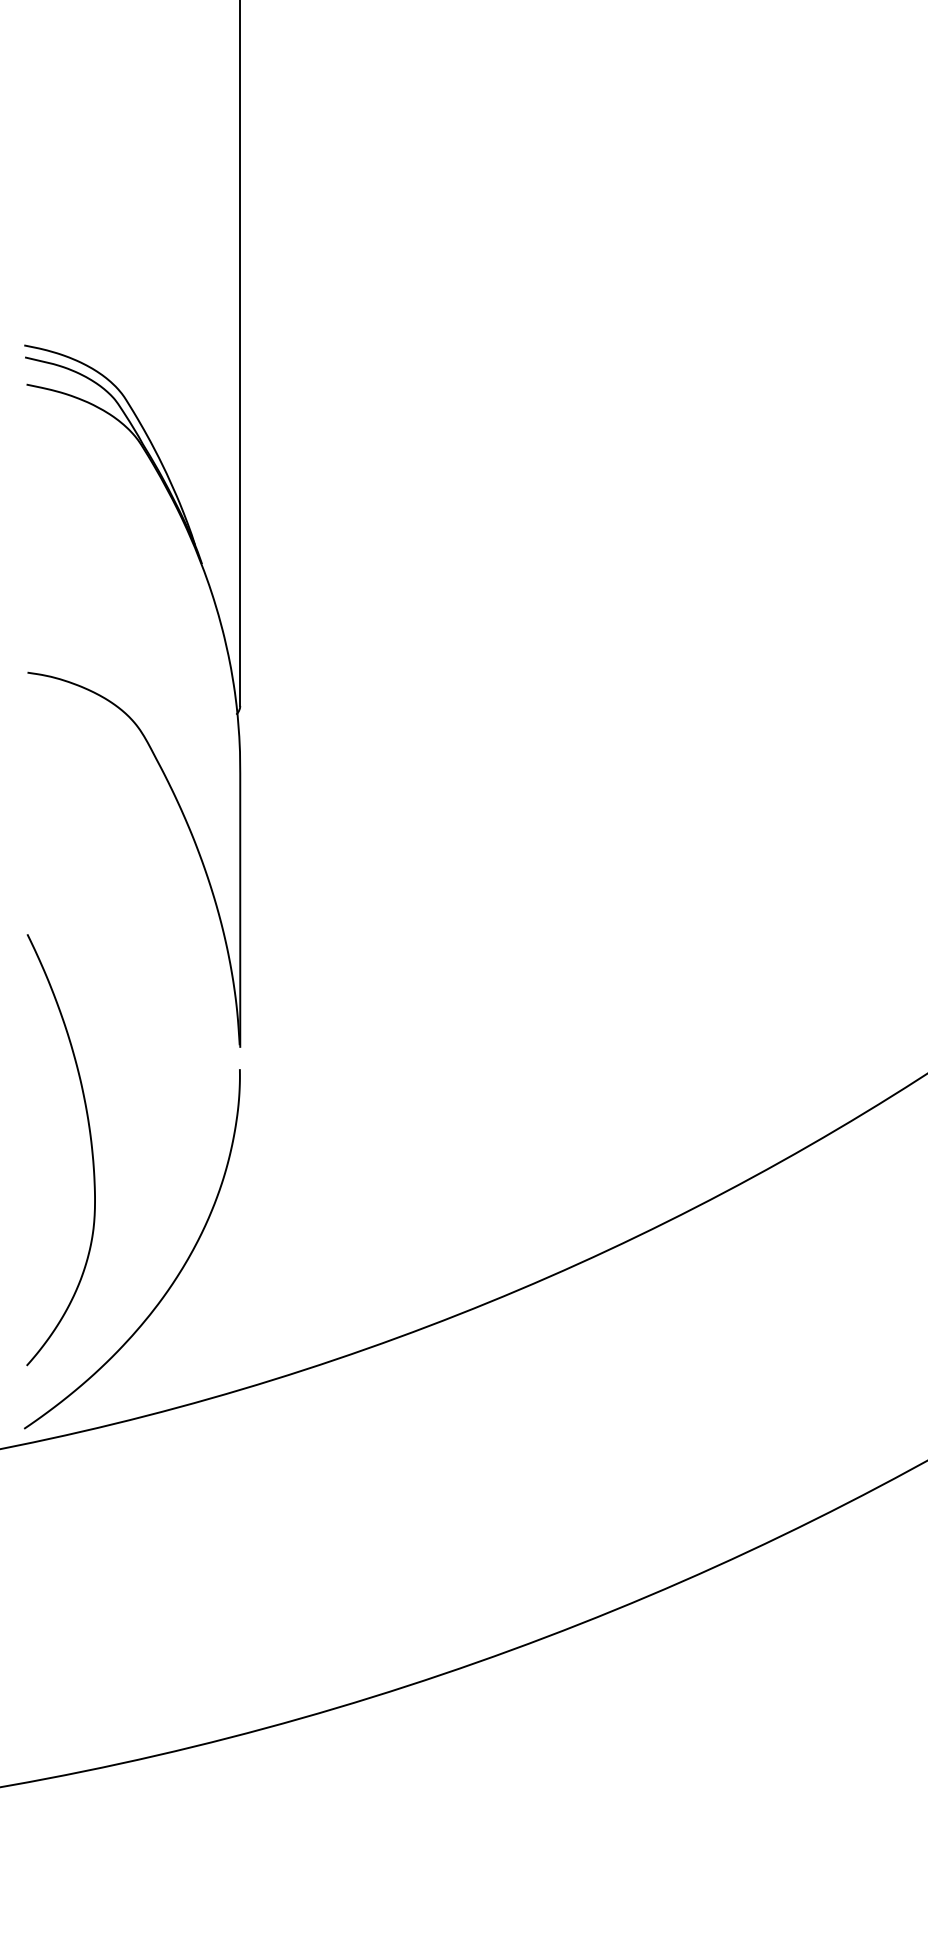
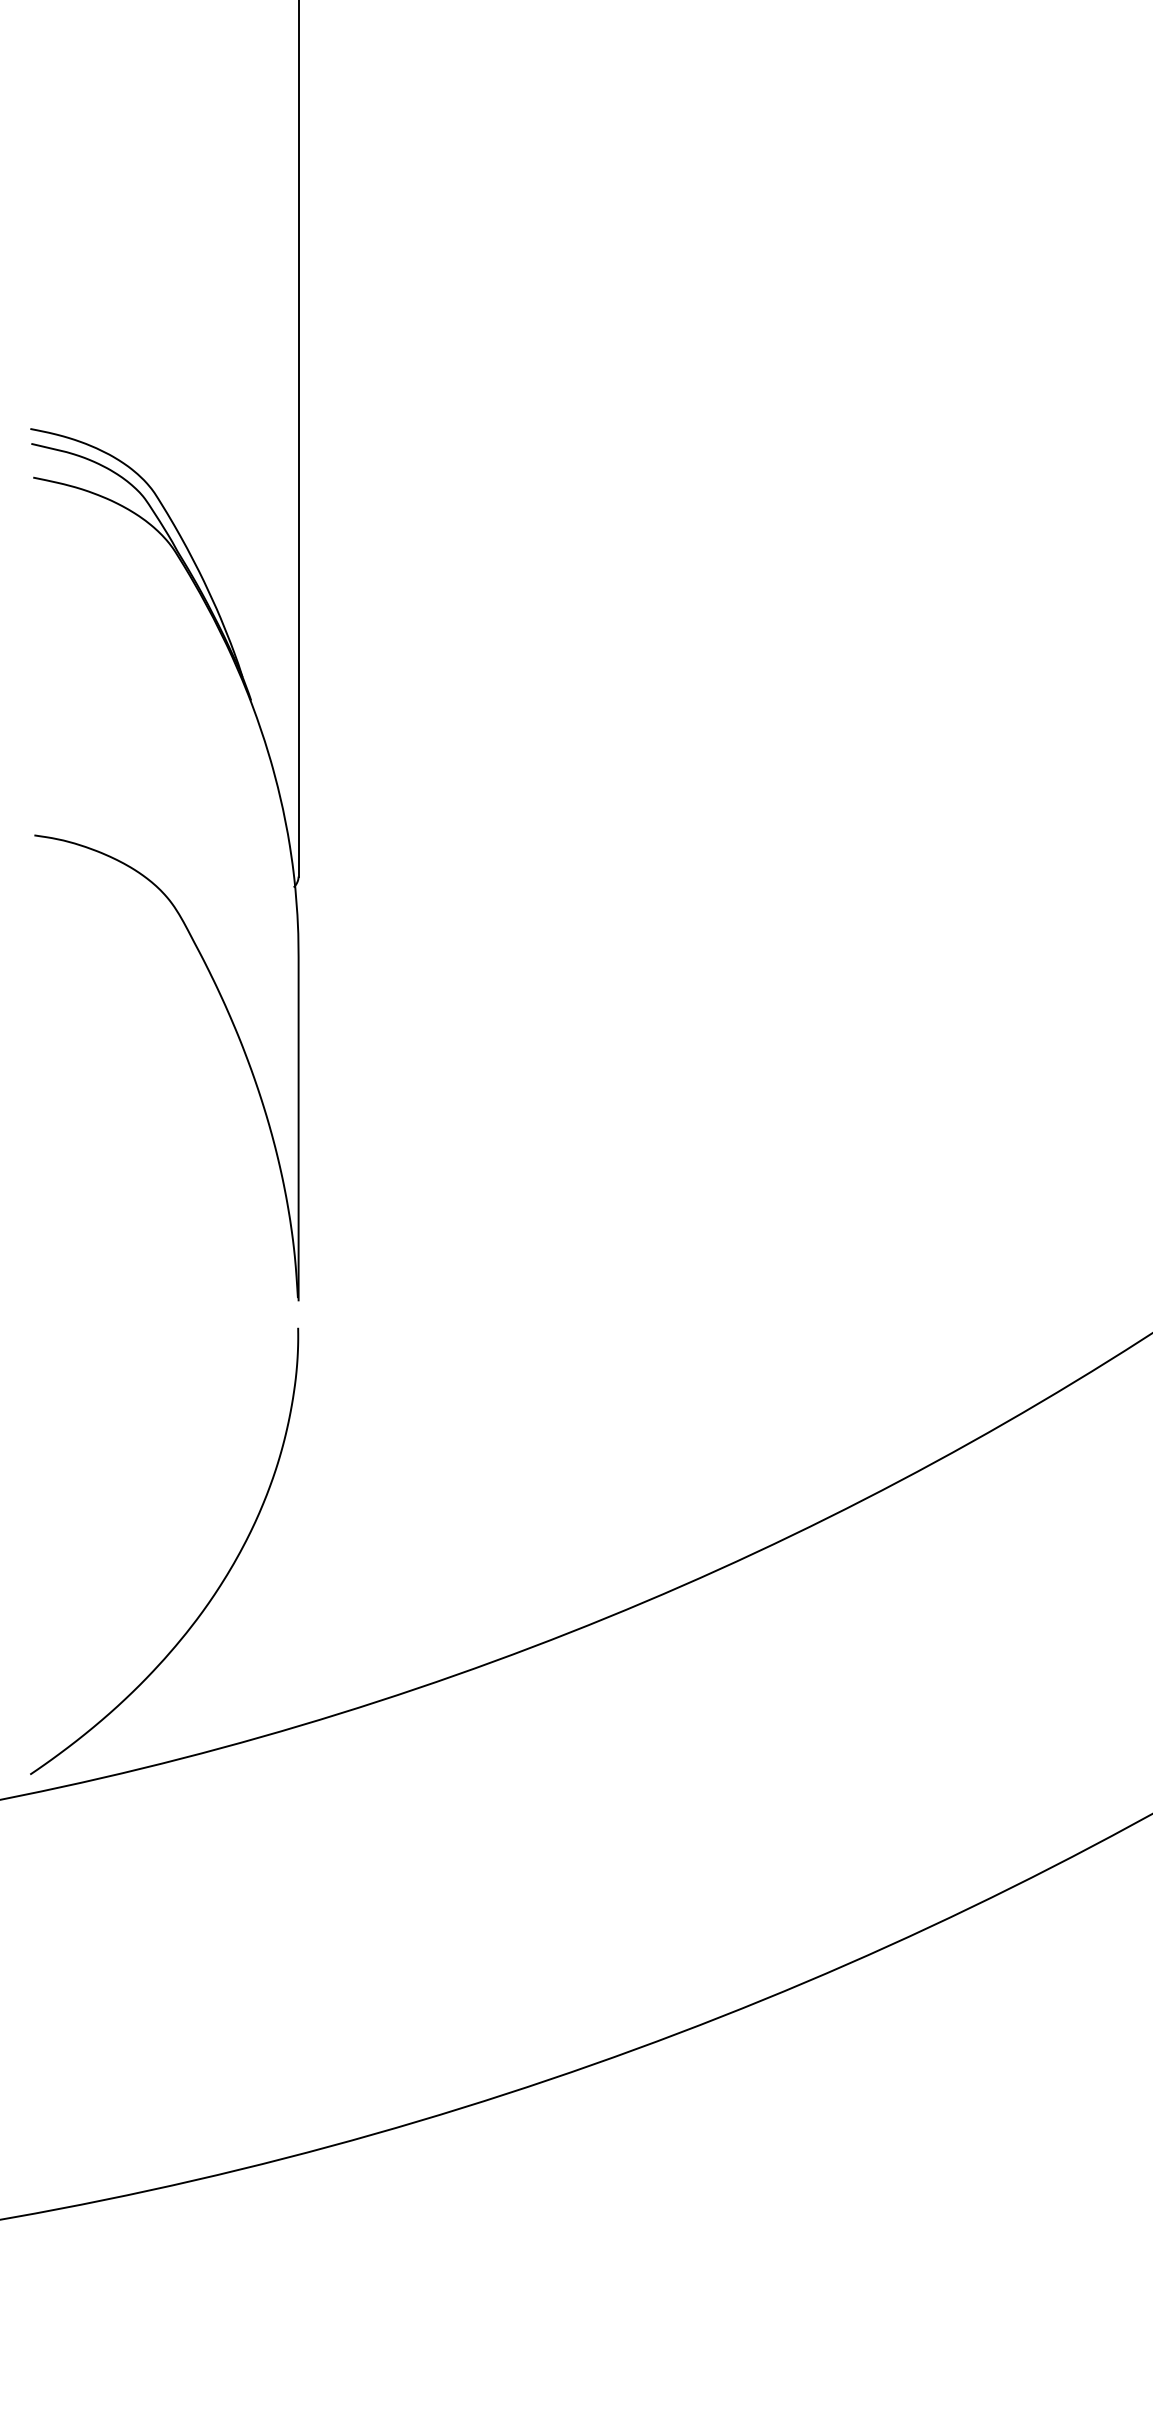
curve: (90, 1145) -> (112, 1422), removed

